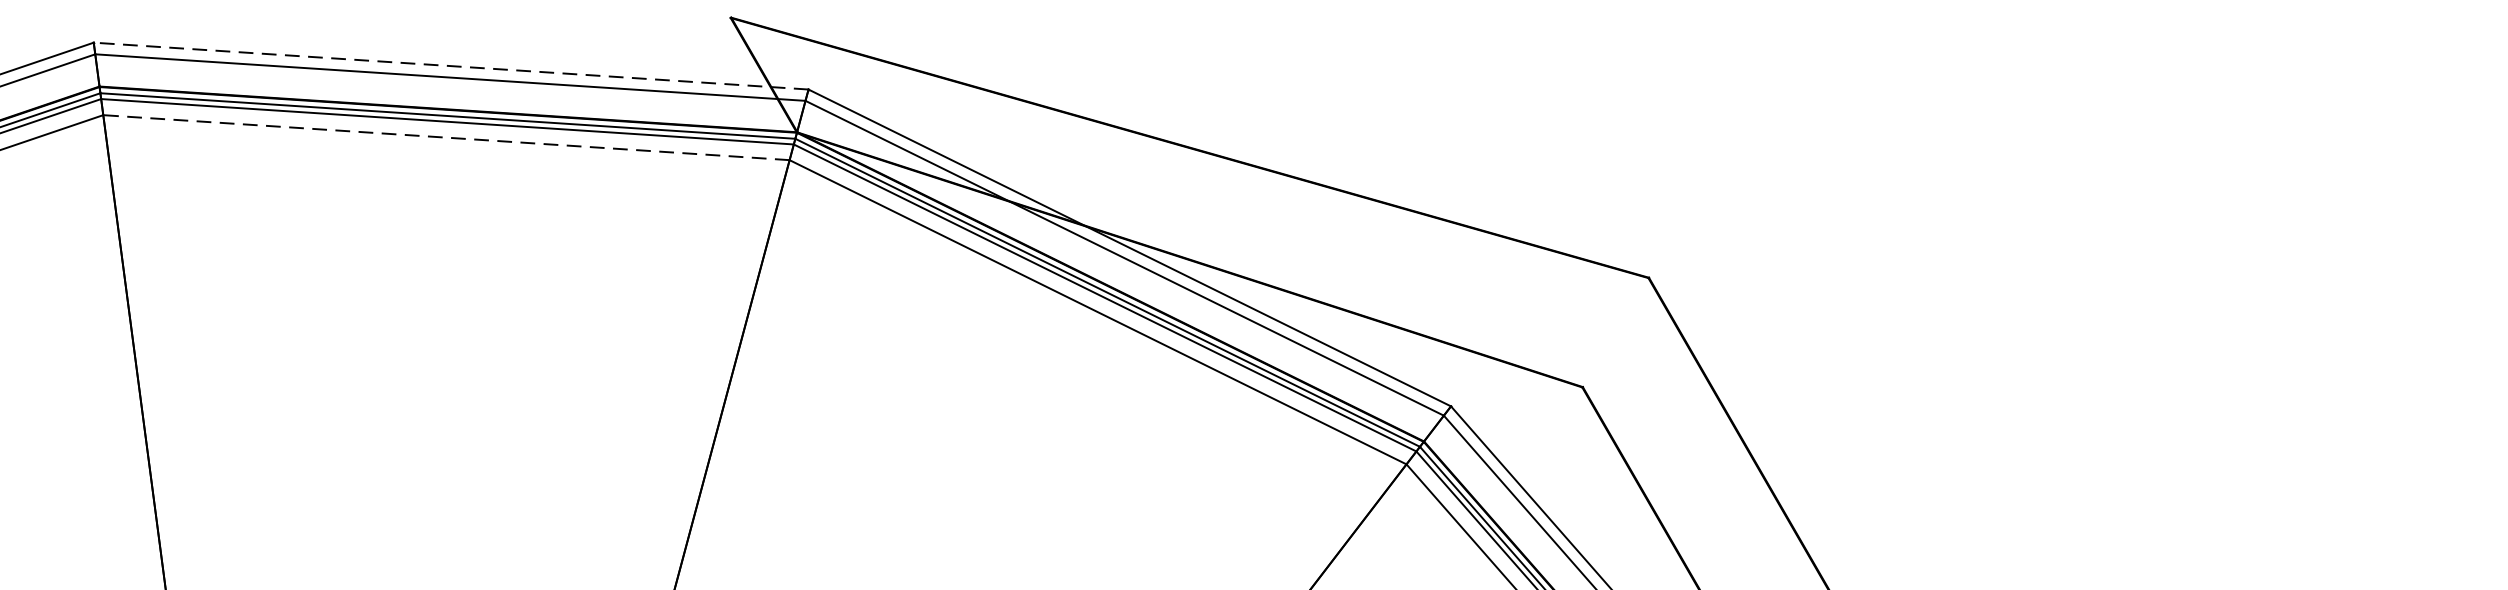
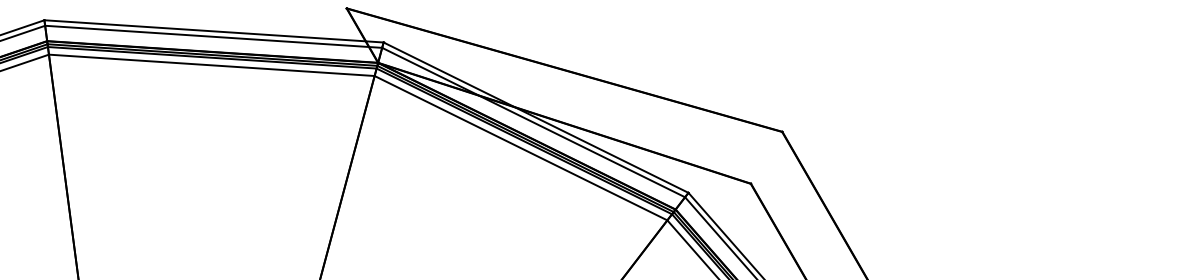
line: (452, 66) -> (214, 31), dashed -> solid
line: (445, 137) -> (211, 65), dashed -> solid

